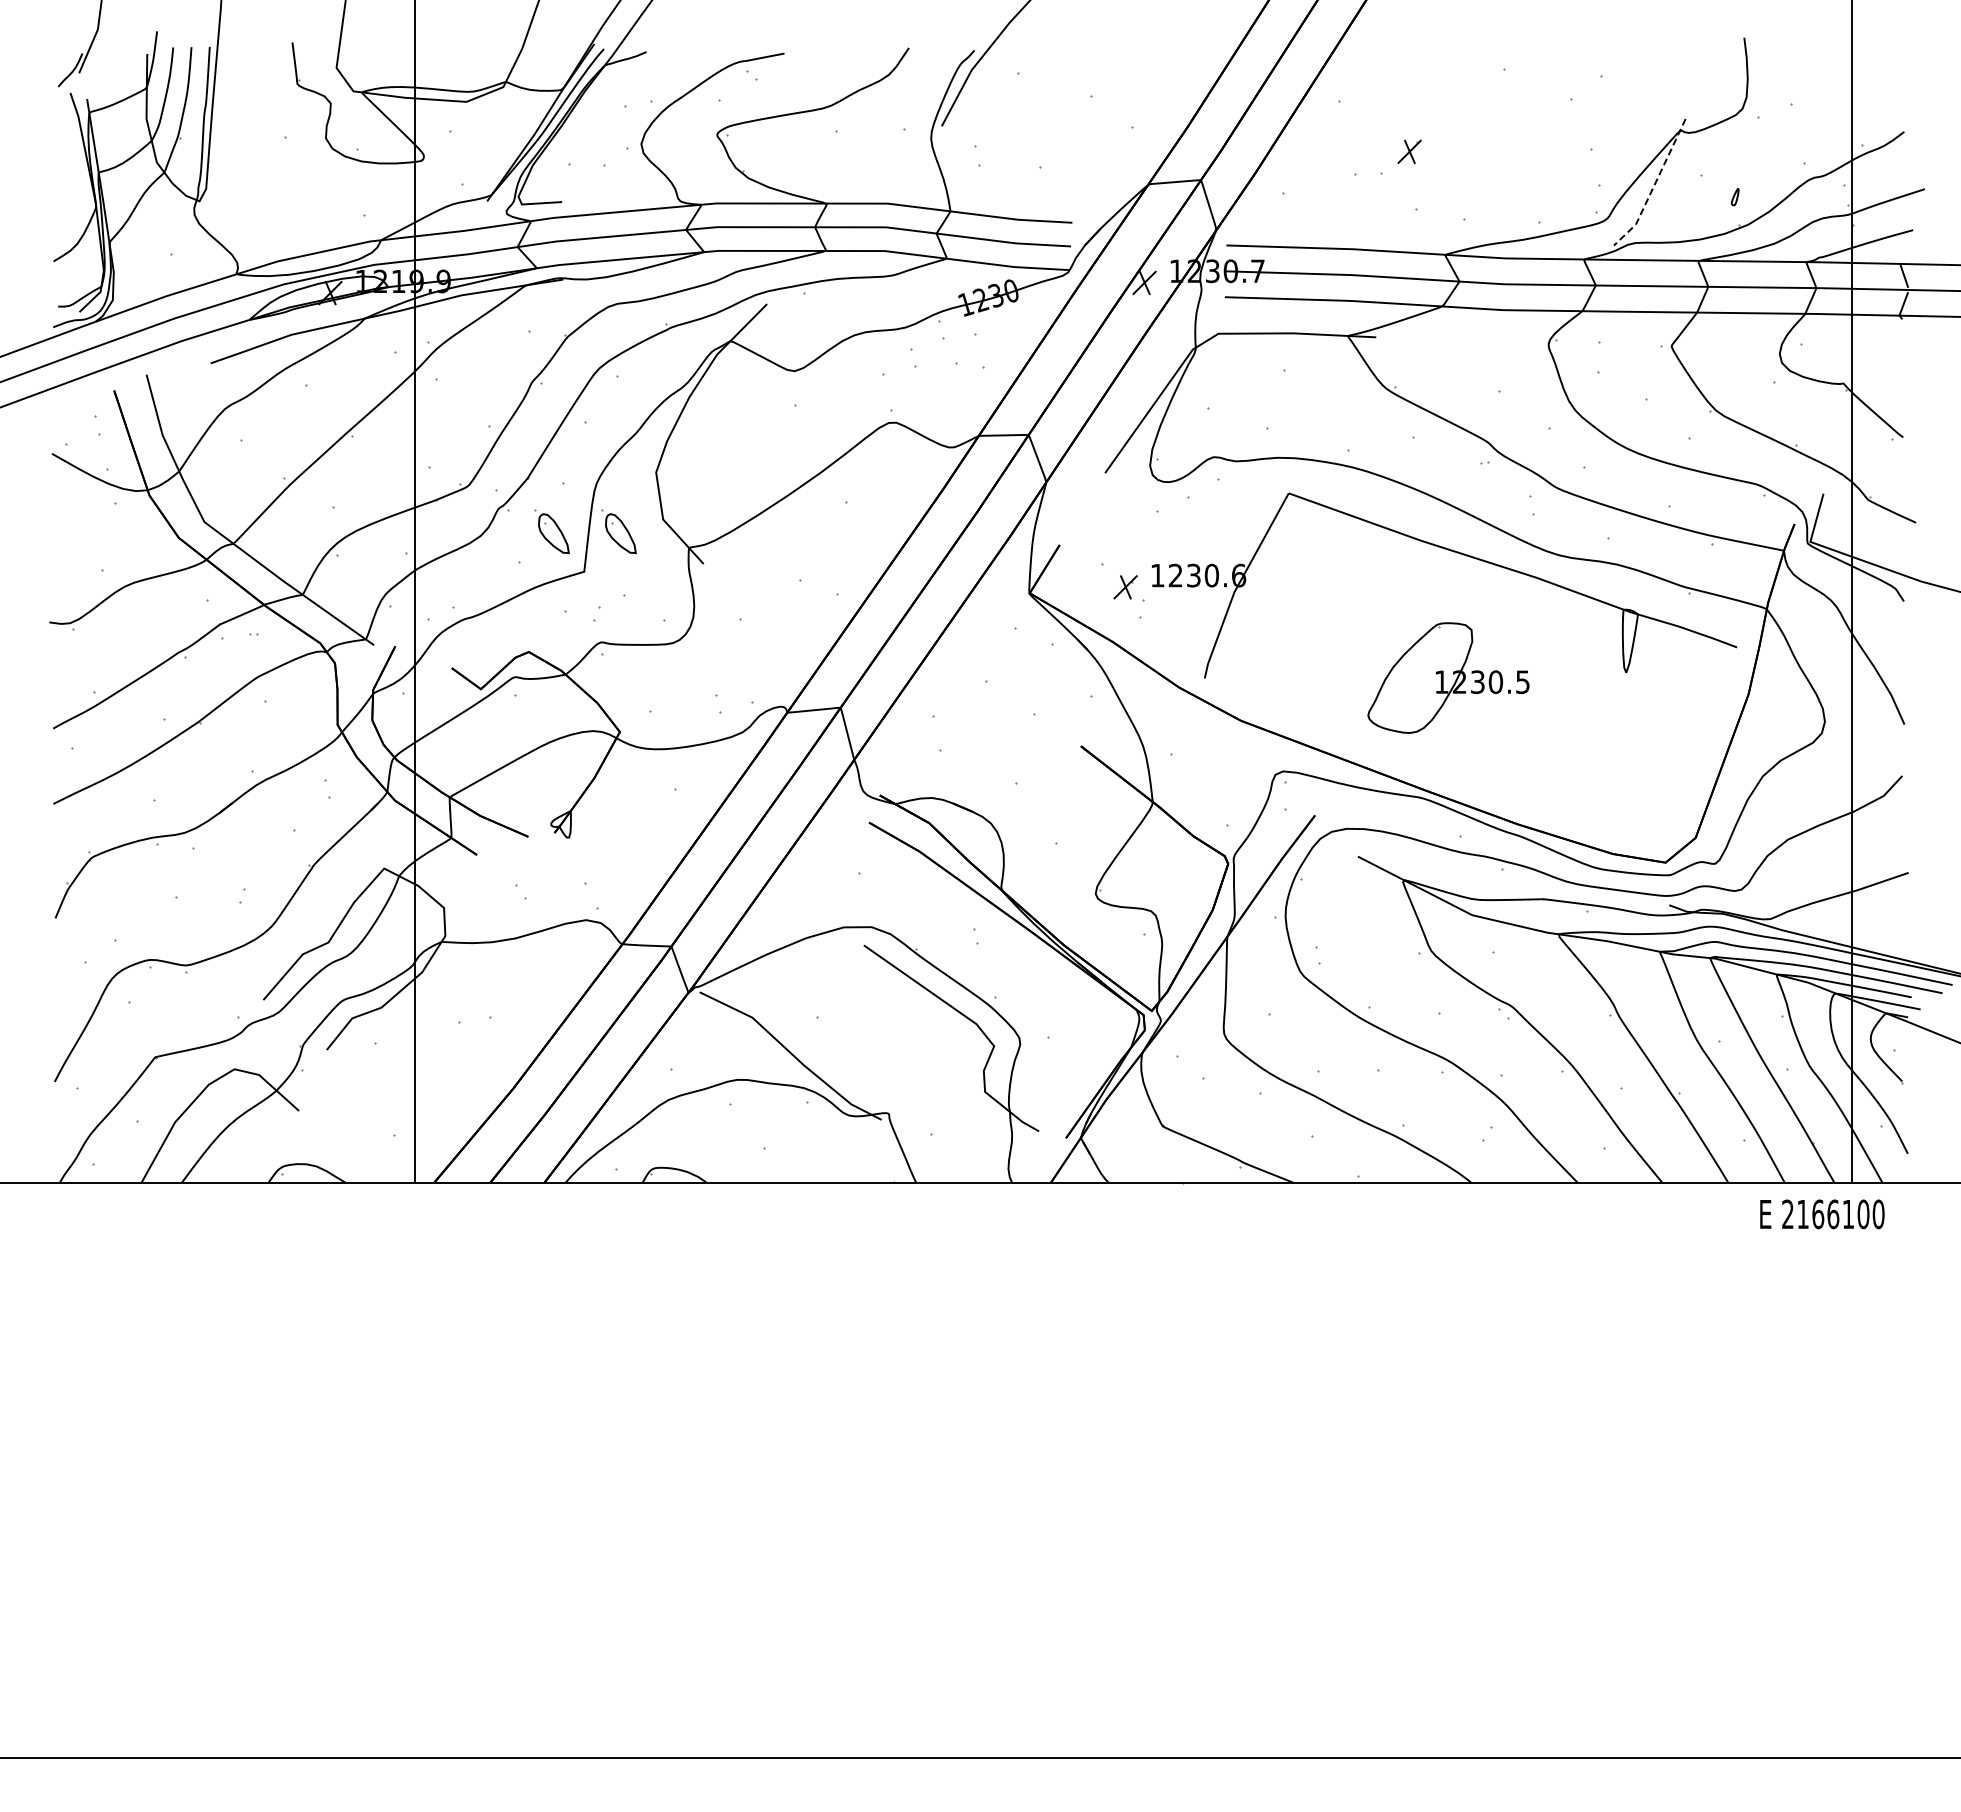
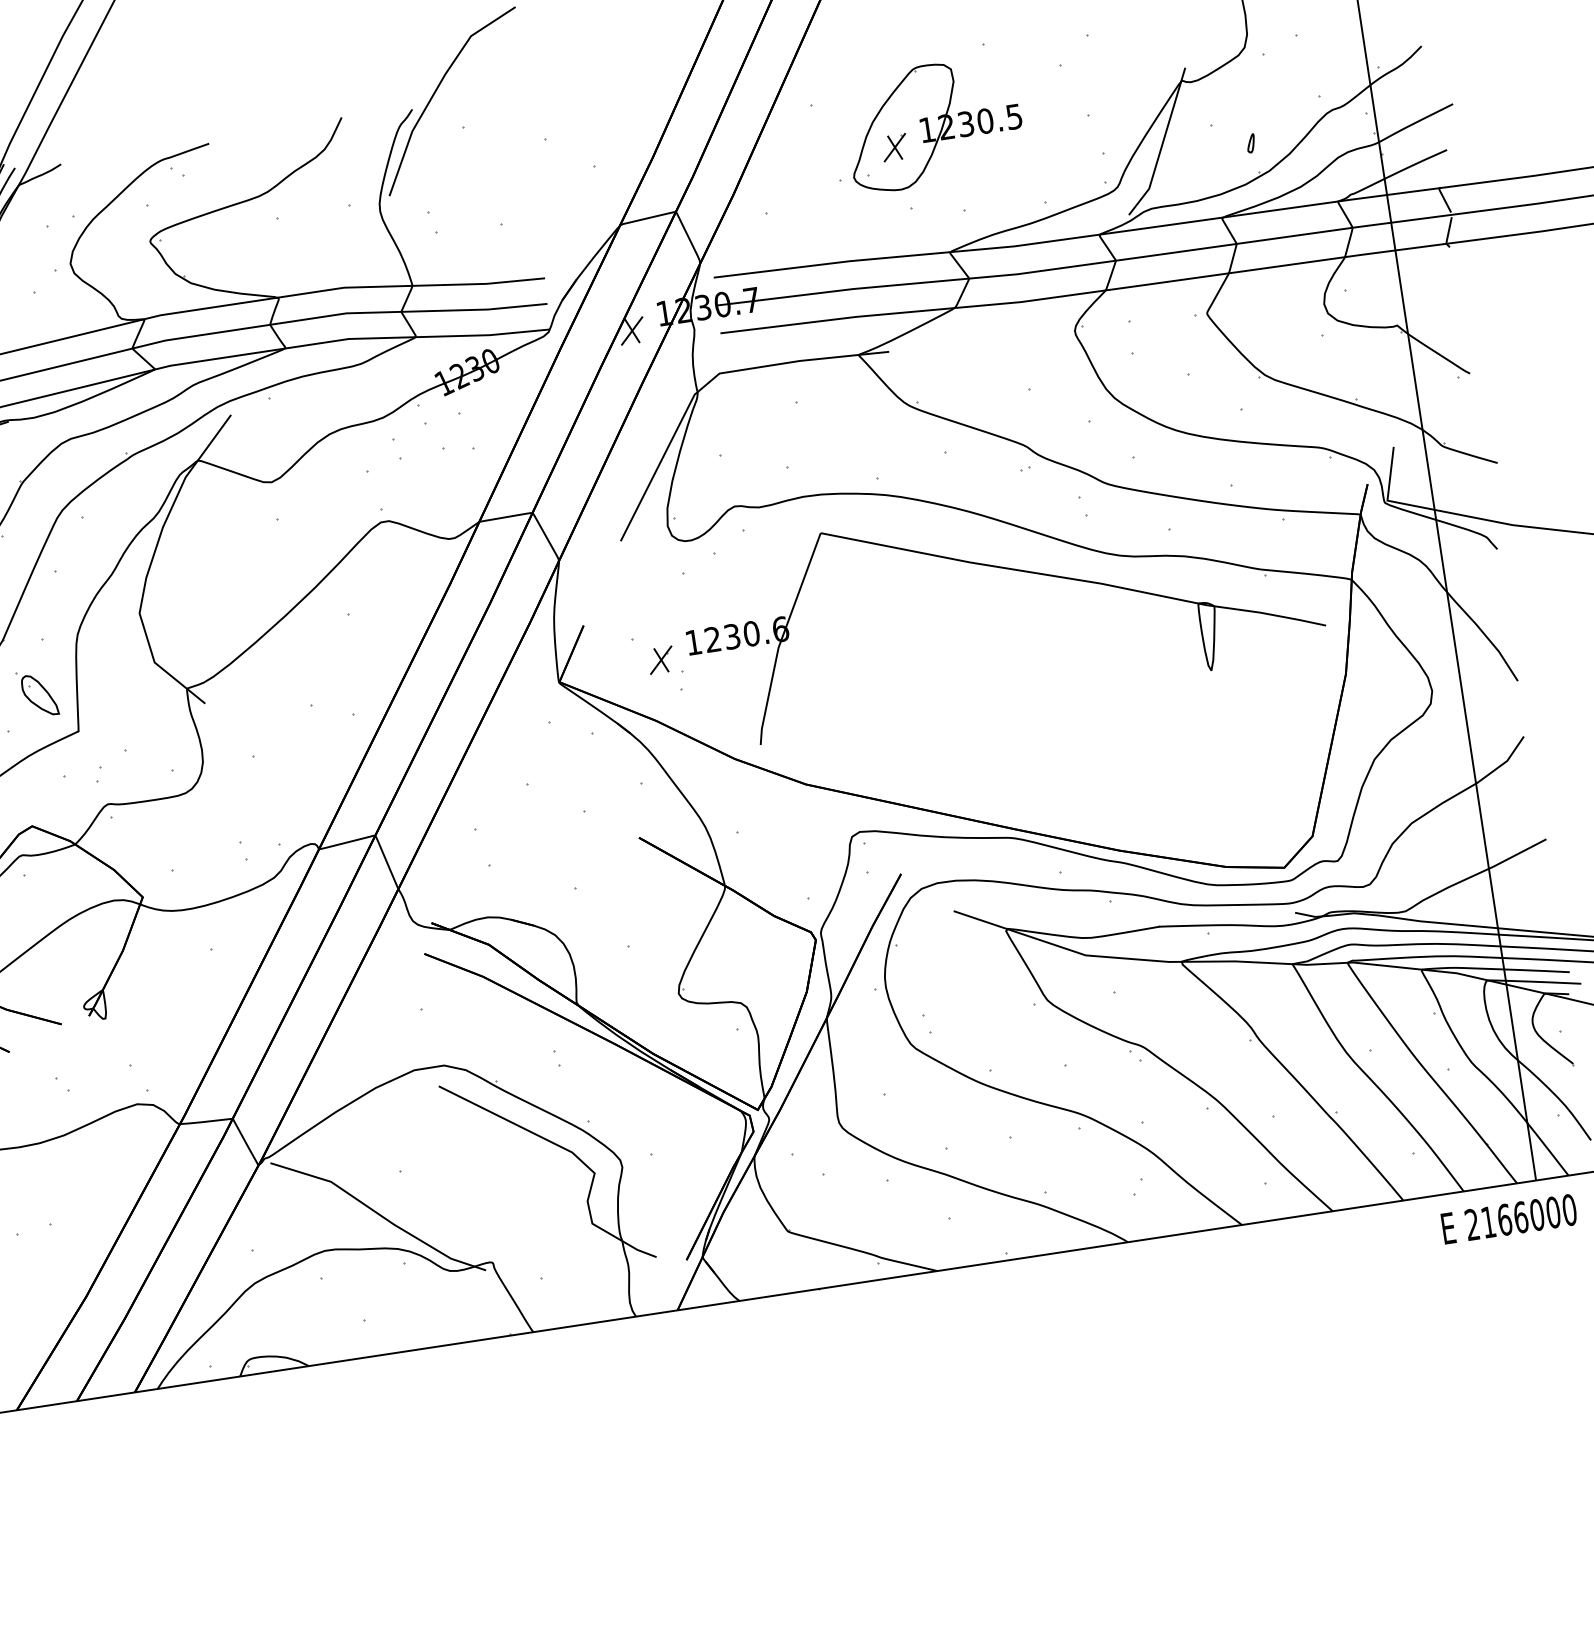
line: (1653, 186) -> (1161, 145), dashed -> solid
part: (618, 531) -> (108, 682), removed
part: (1448, 677) -> (933, 123), moved
text: (1848, 1214) -> (1537, 1215), 2166100 -> 2166000

